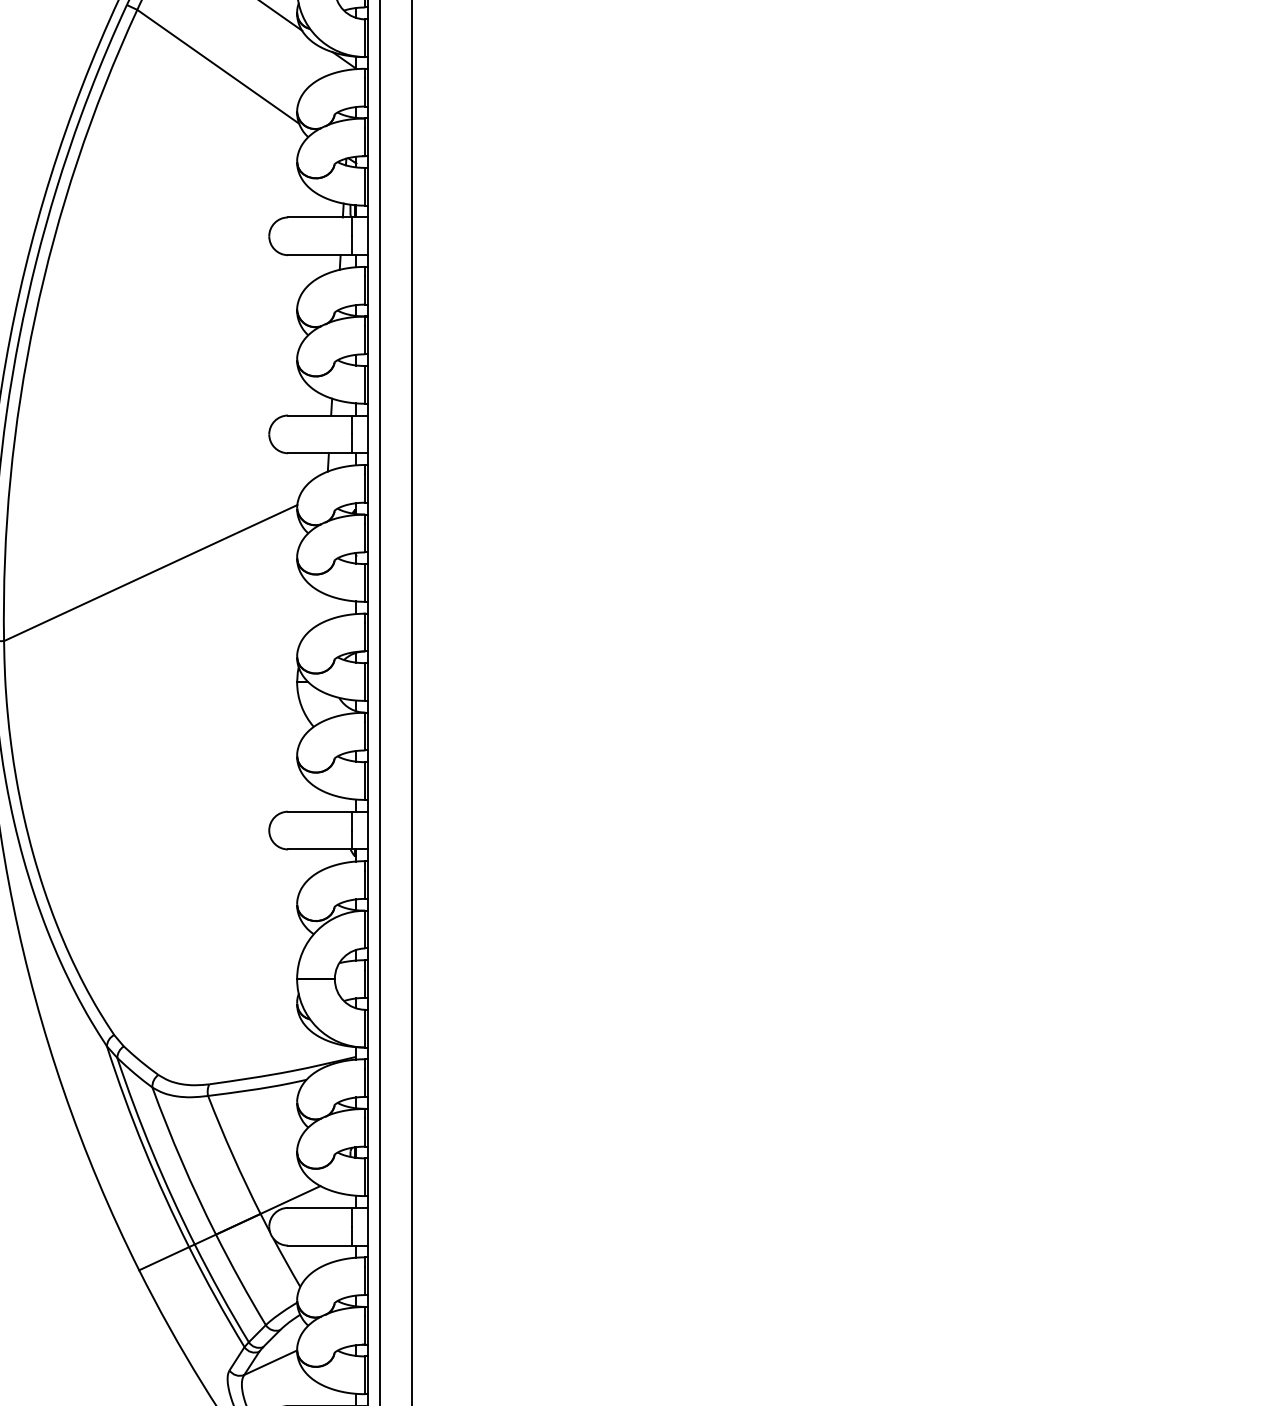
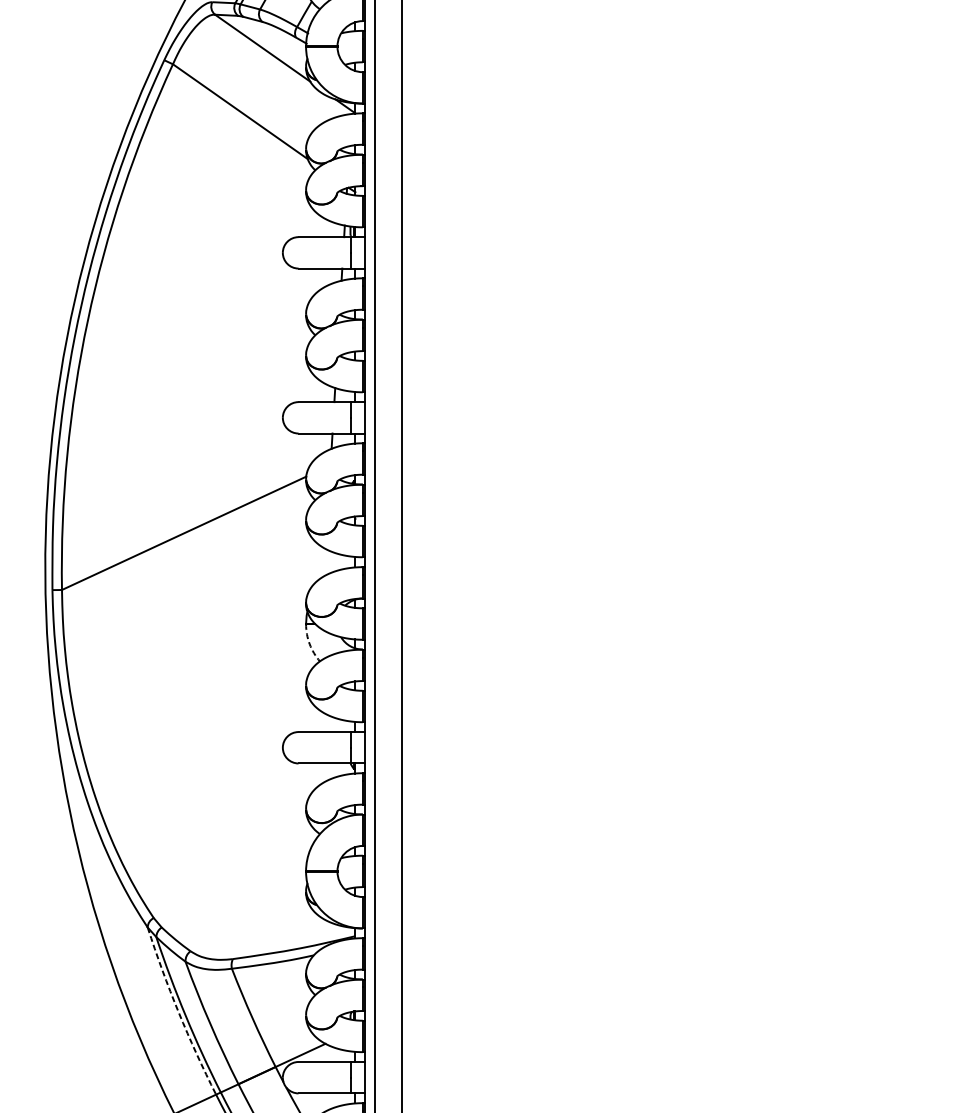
arc: (301, 706) -> (309, 644), solid -> dashed
arc: (144, 1148) -> (178, 1012), solid -> dashed

